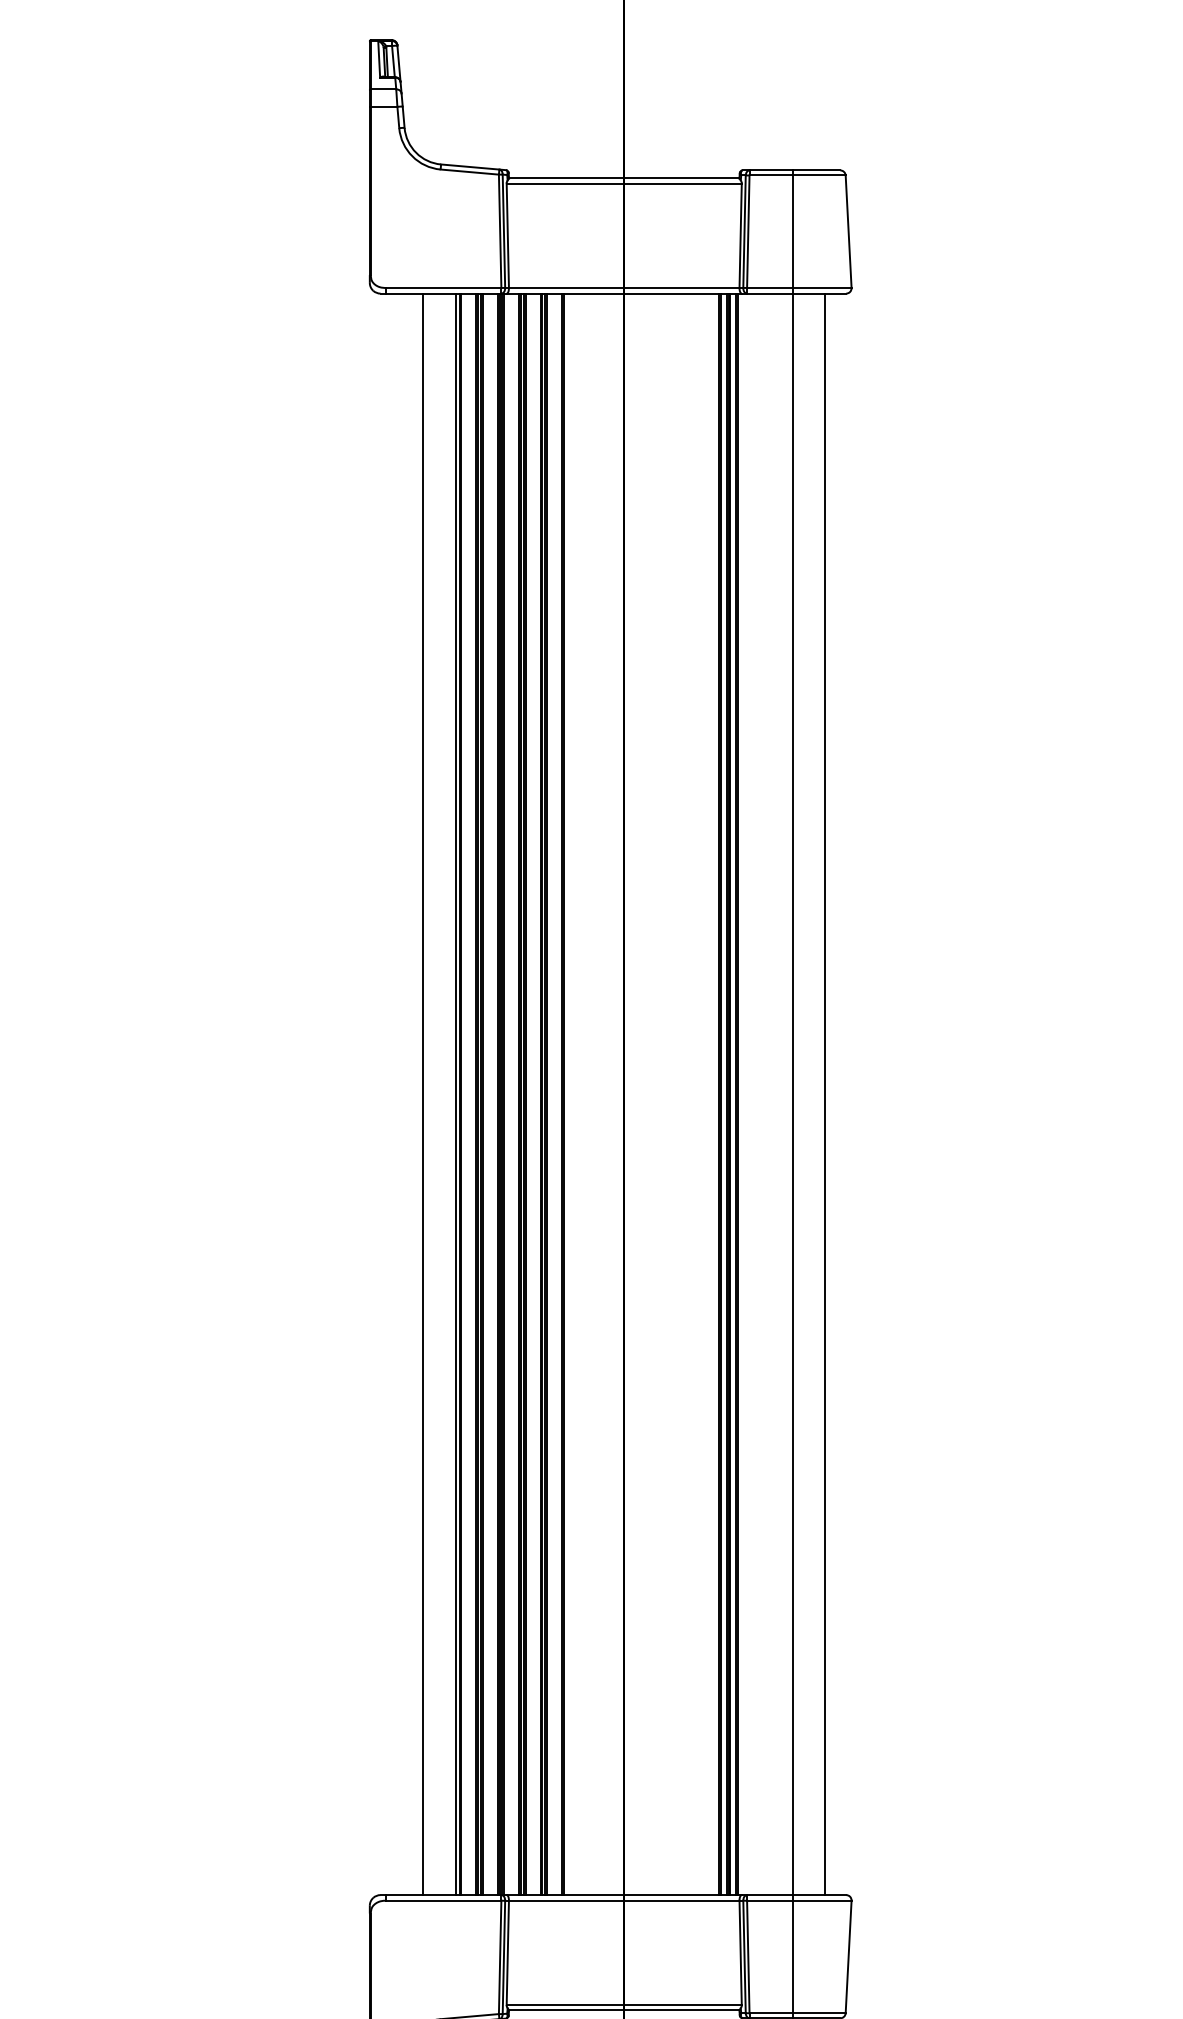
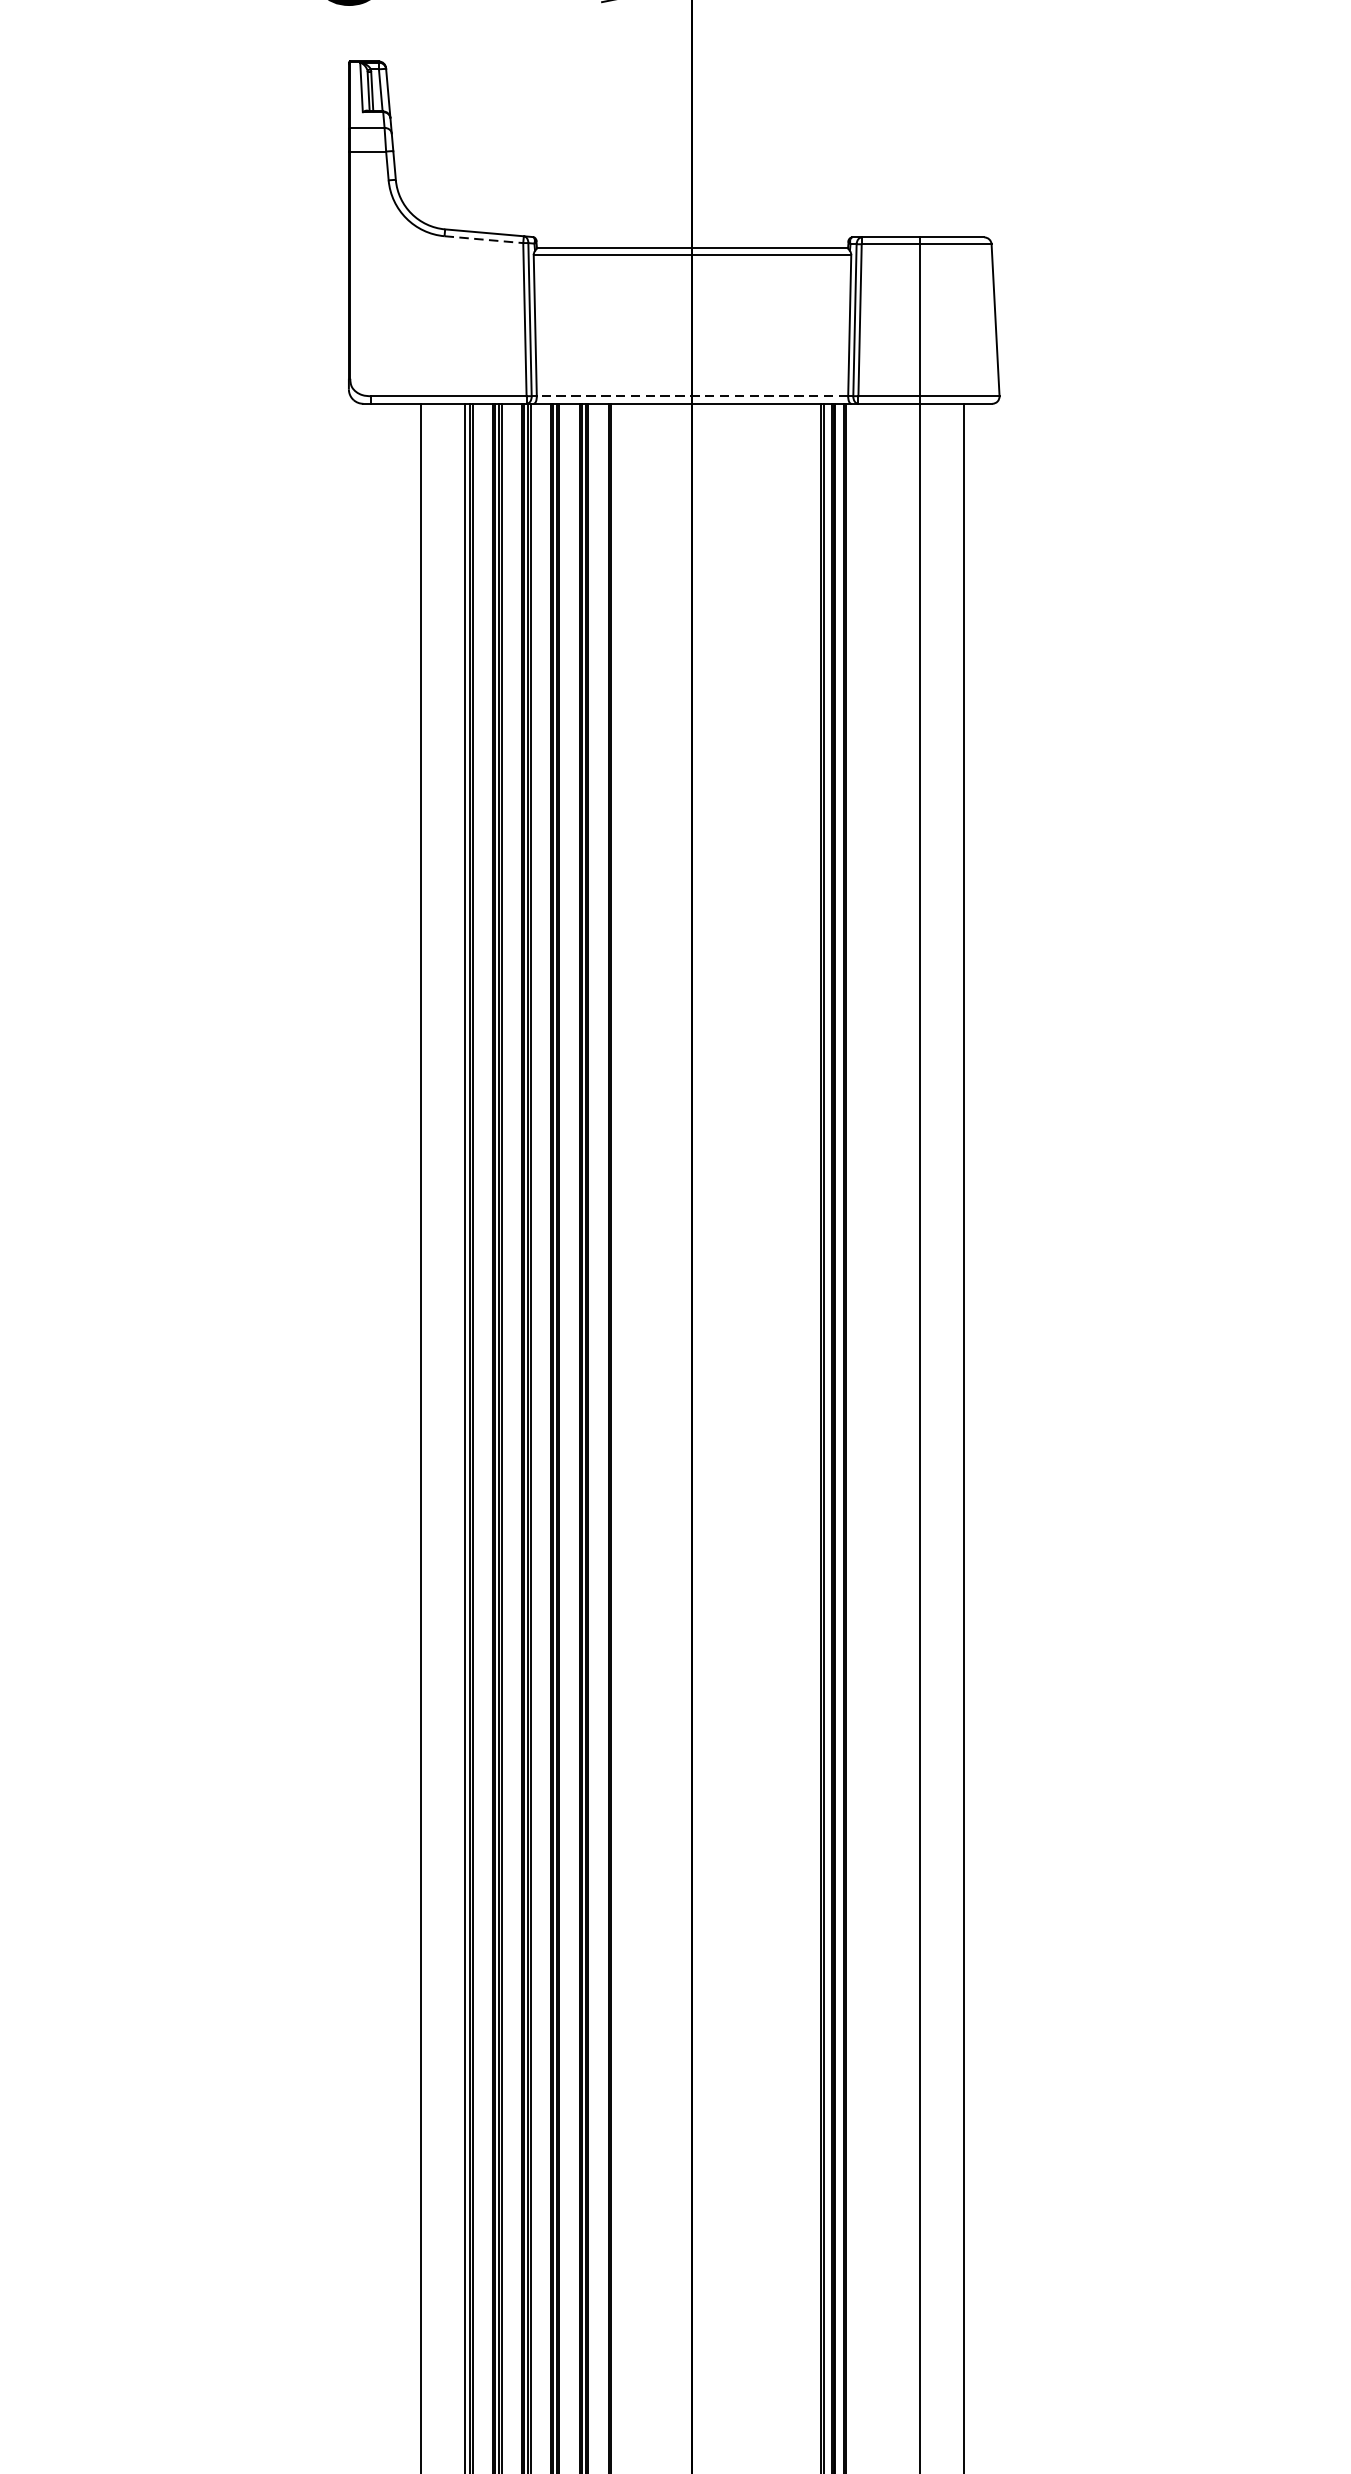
line: (470, 172) -> (484, 240), solid -> dashed
line: (623, 287) -> (691, 395), solid -> dashed

